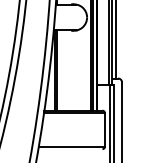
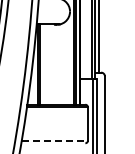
line: (72, 146) -> (55, 140), solid -> dashed

